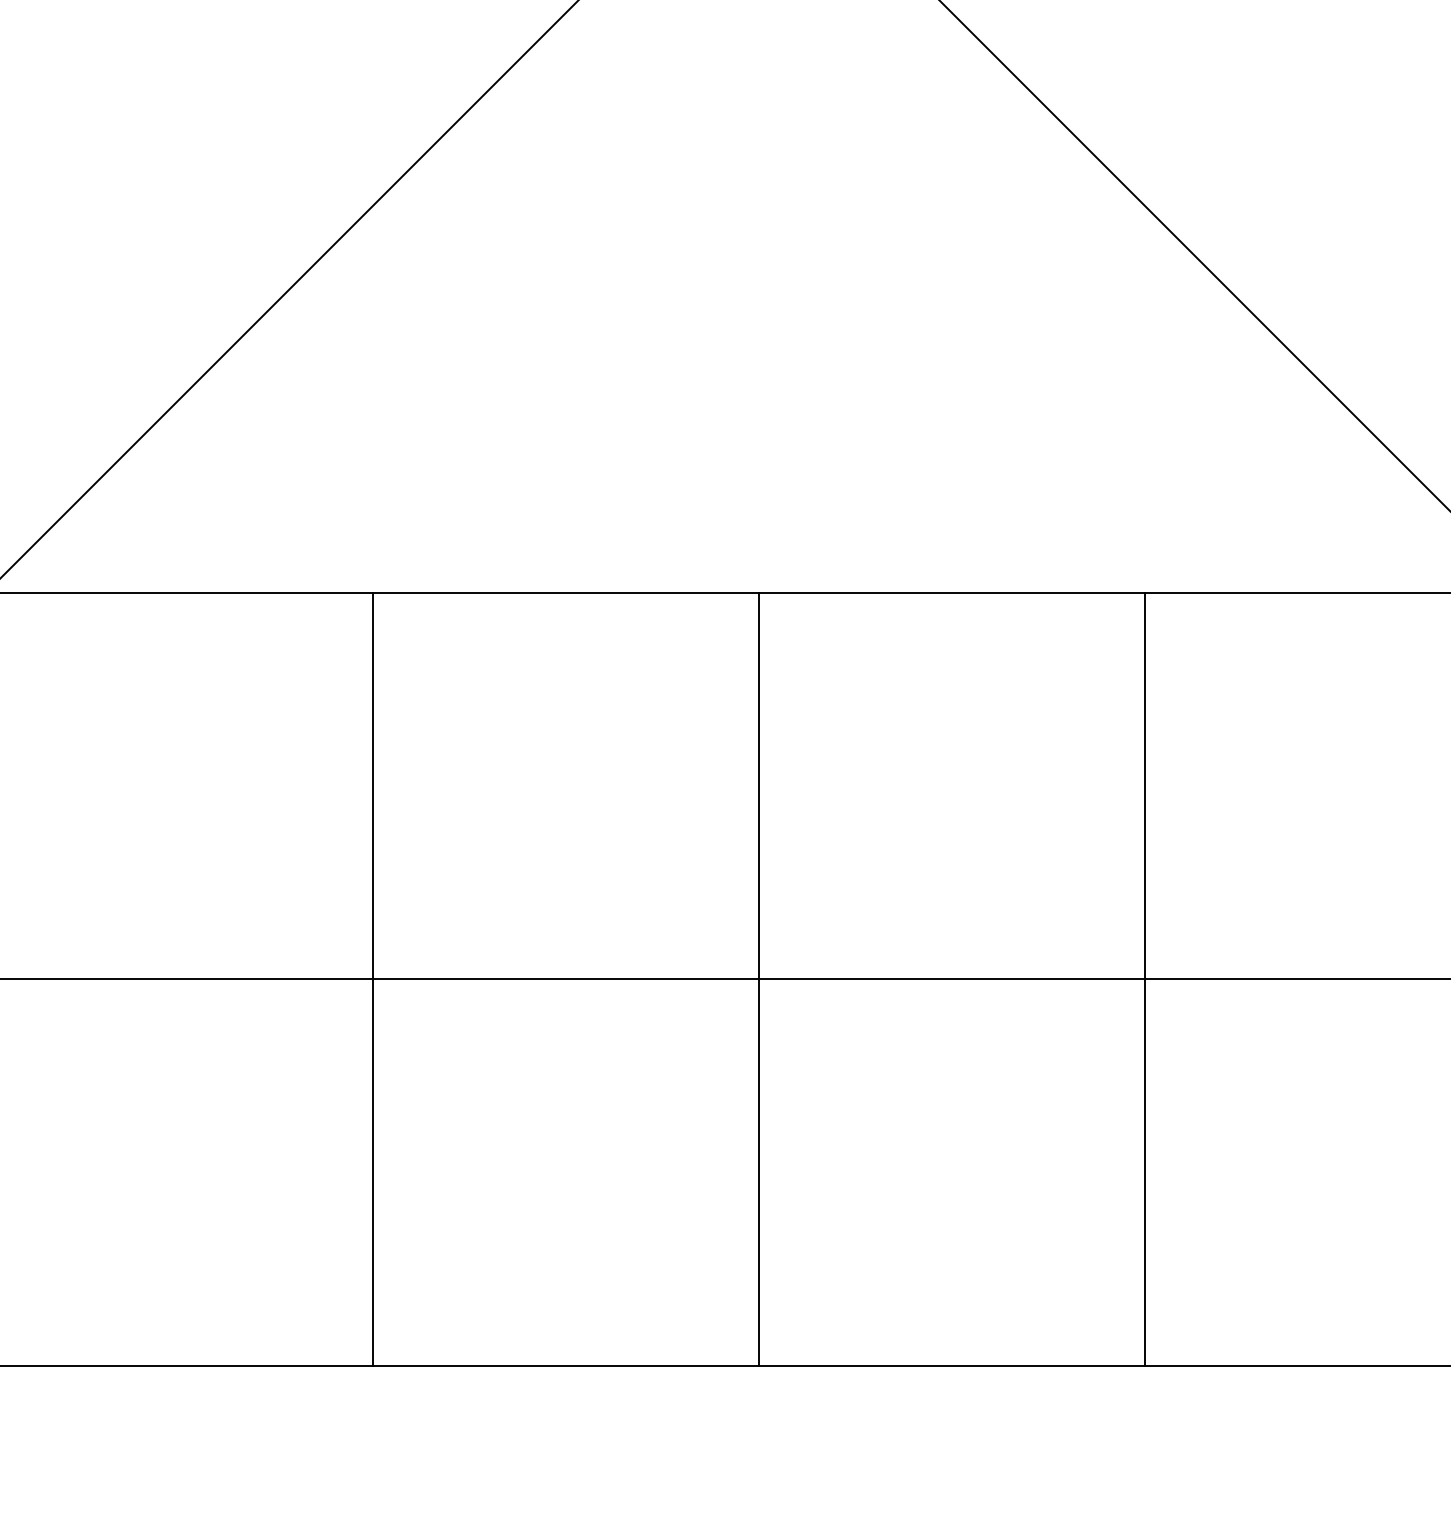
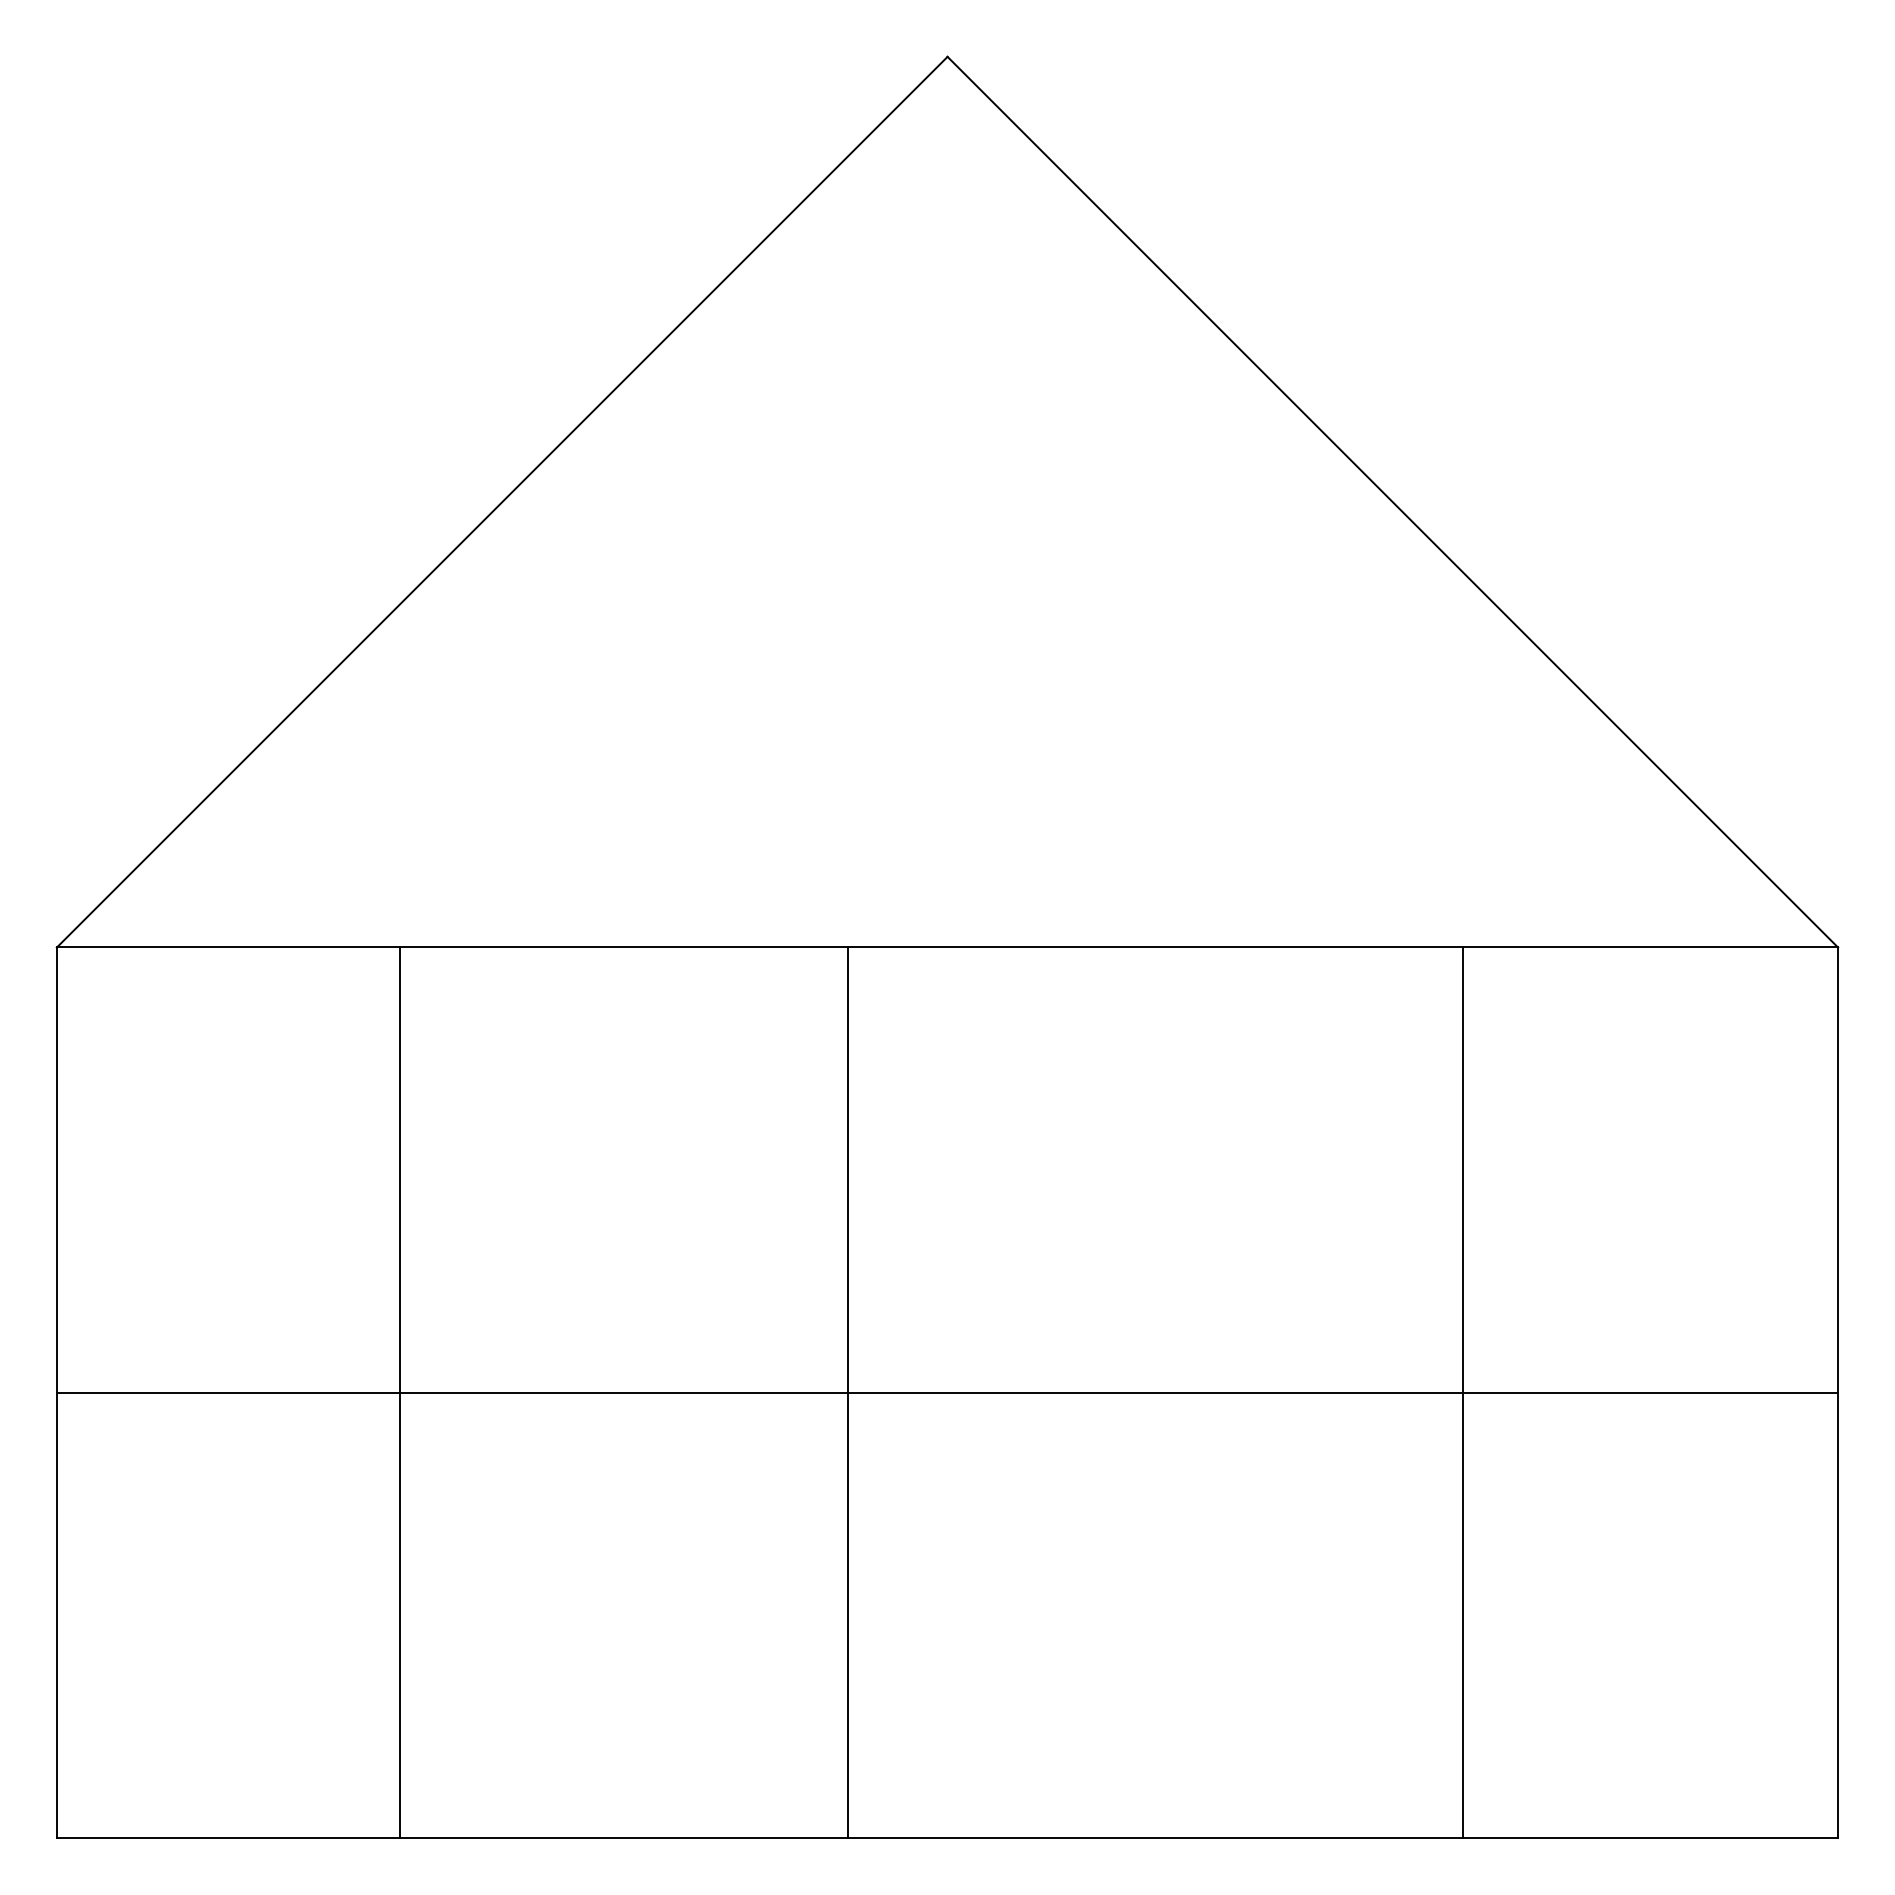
line: (372, 978) -> (400, 1392), moved
line: (758, 978) -> (847, 1392), moved
line: (1145, 978) -> (1462, 1392), moved

